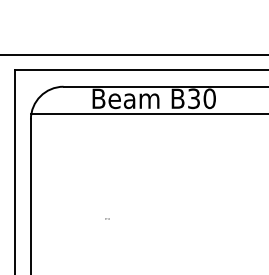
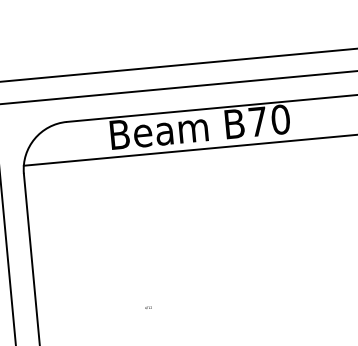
text: (193, 98) -> (257, 121), B30 -> B70

